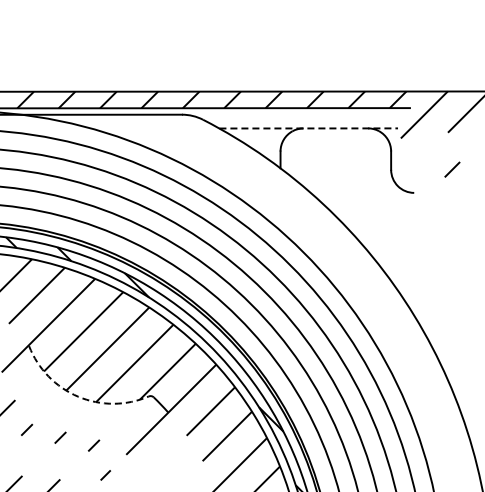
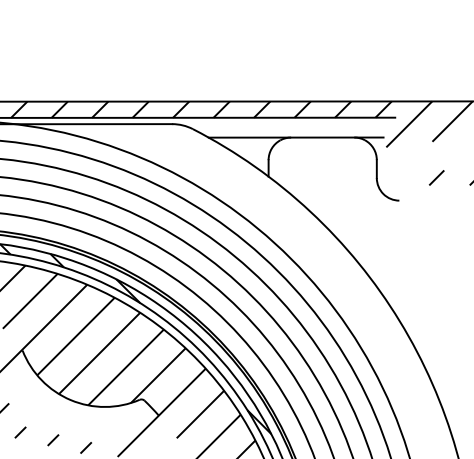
line: (309, 128) -> (296, 137), dashed -> solid
arc: (78, 396) -> (70, 399), dashed -> solid

